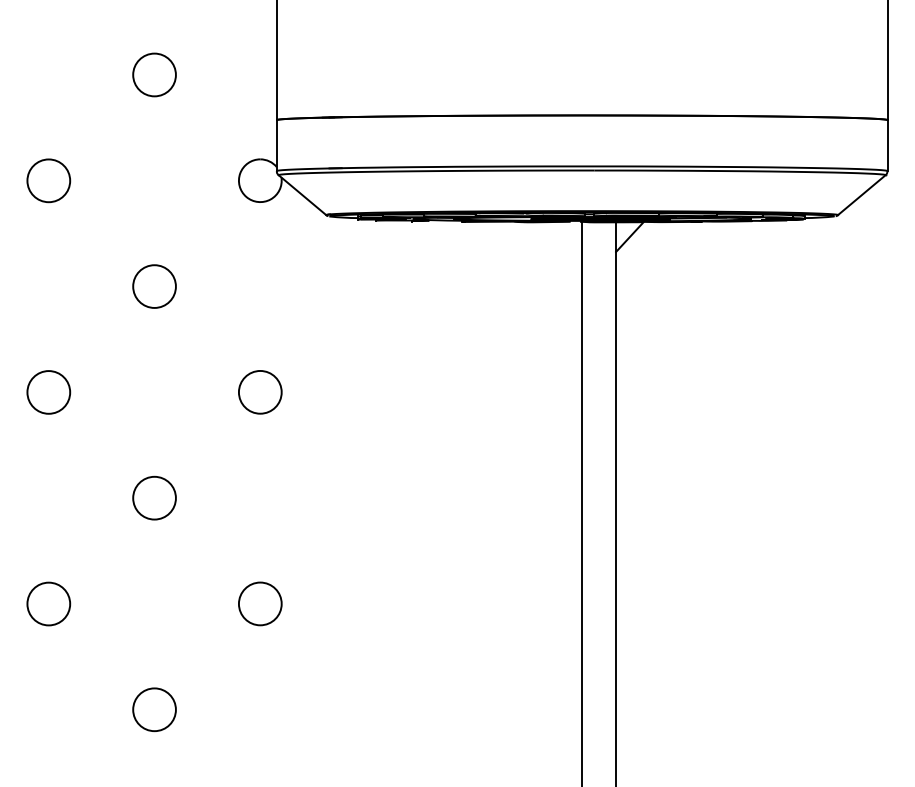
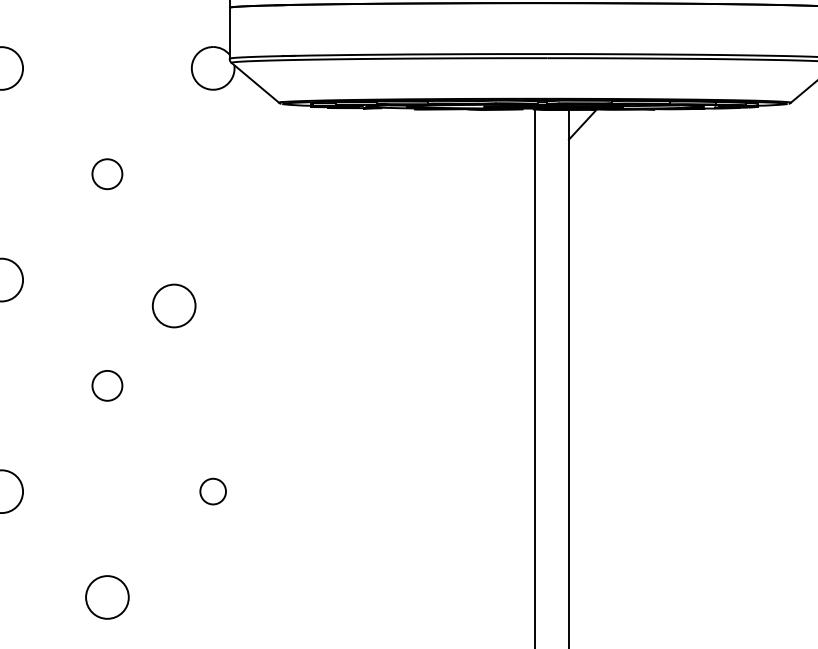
circle: (154, 286) -> (107, 174), size x0.7
circle: (260, 392) -> (174, 306), moved
circle: (154, 497) -> (107, 385), size x0.7
circle: (259, 603) -> (212, 491), size x0.6

